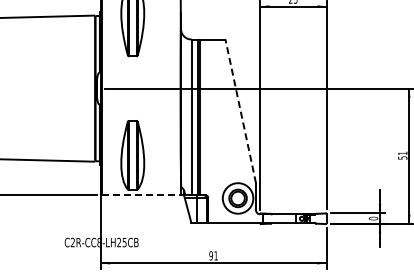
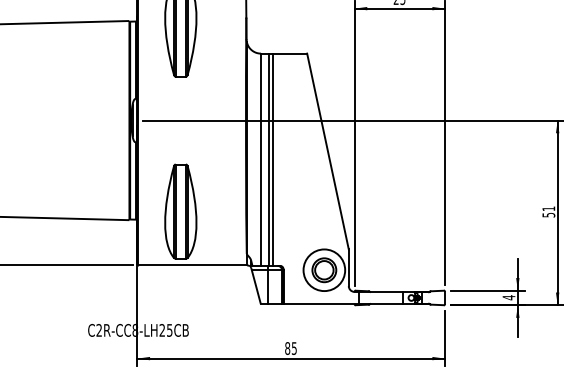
line: (240, 110) -> (327, 150), dashed -> solid
line: (141, 194) -> (192, 264), dashed -> solid
text: (373, 218) -> (508, 297), 0 -> 4
text: (213, 255) -> (290, 348), 91 -> 85

